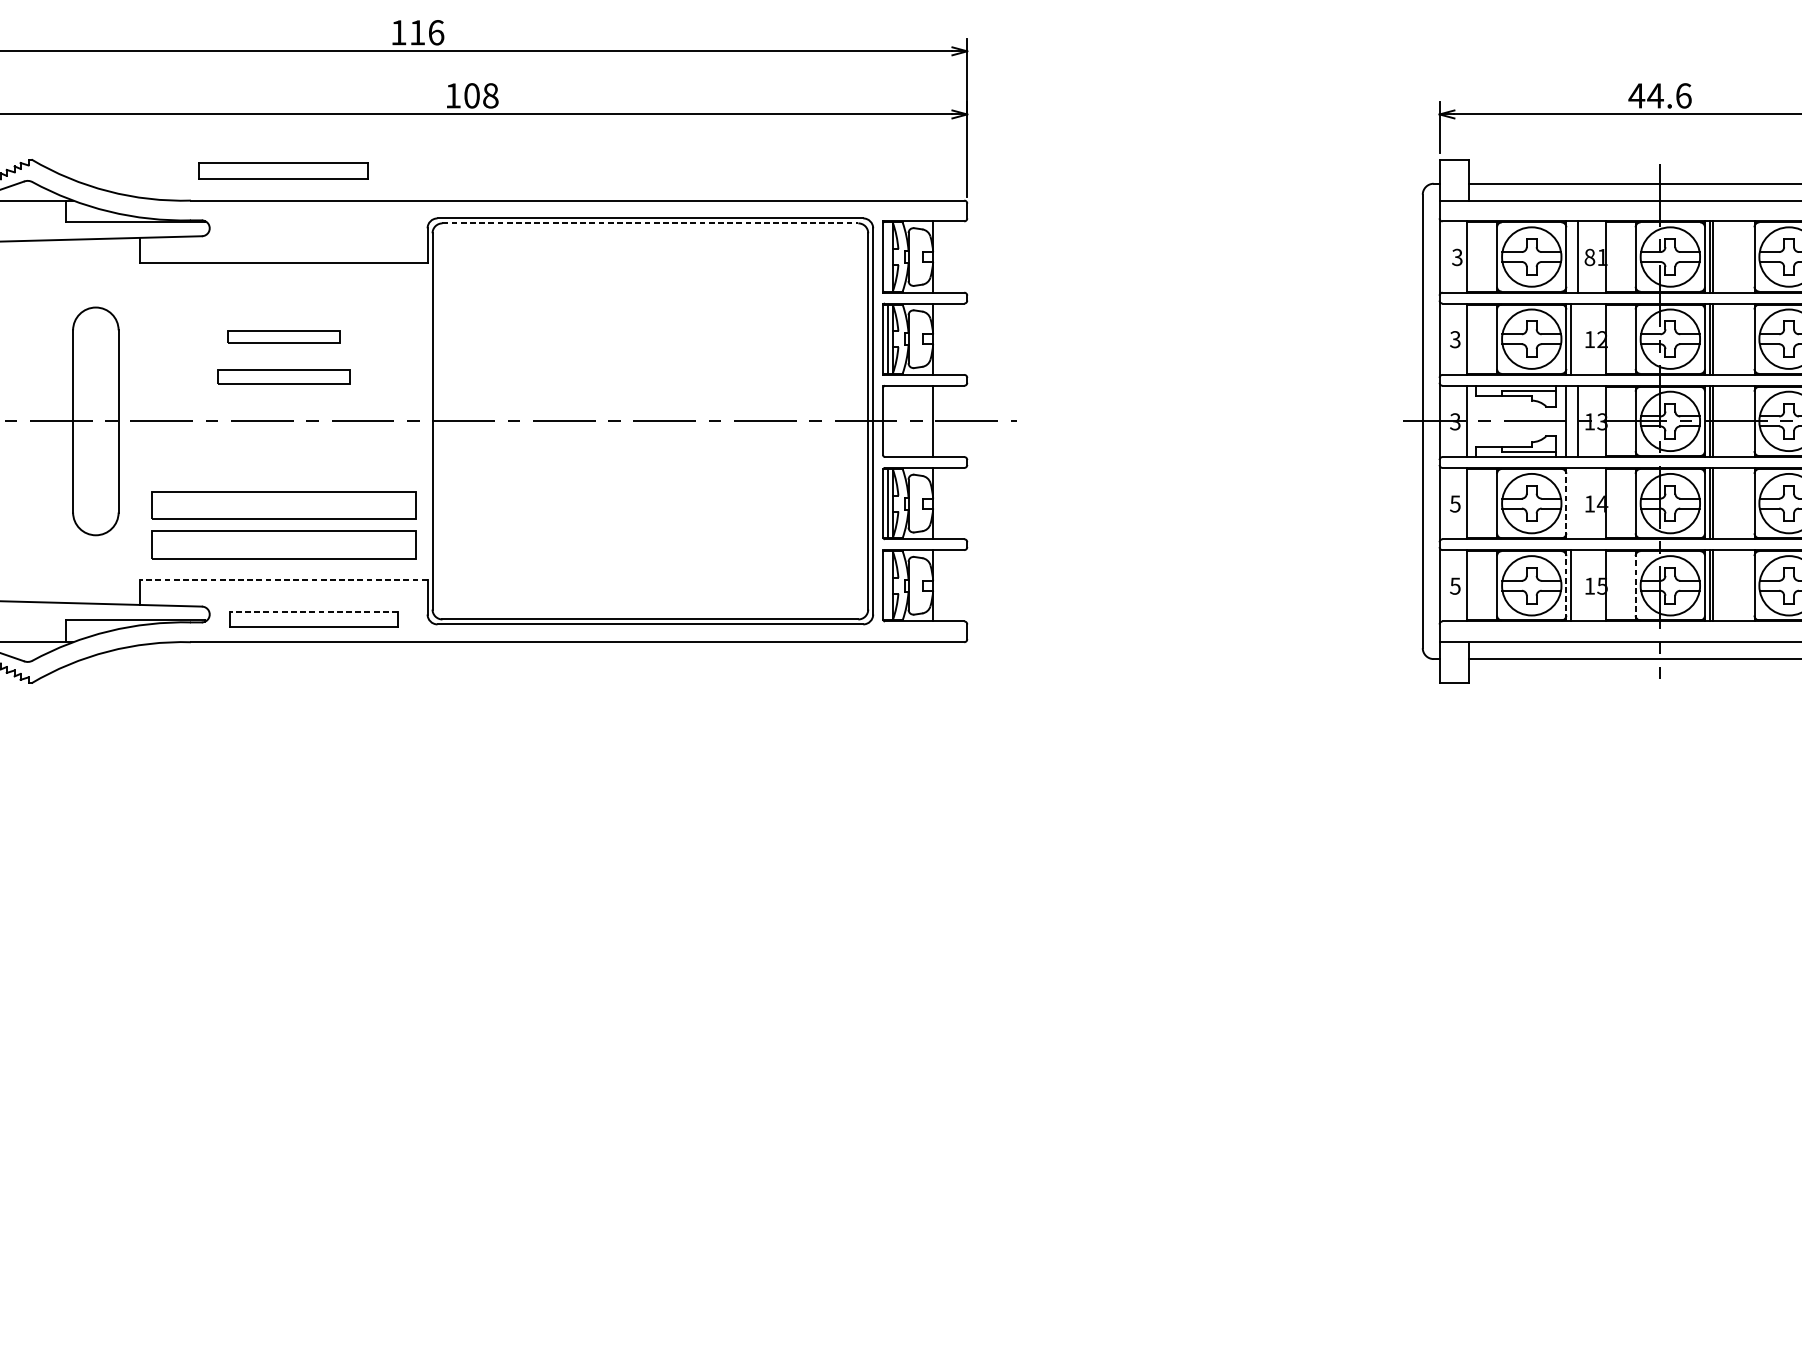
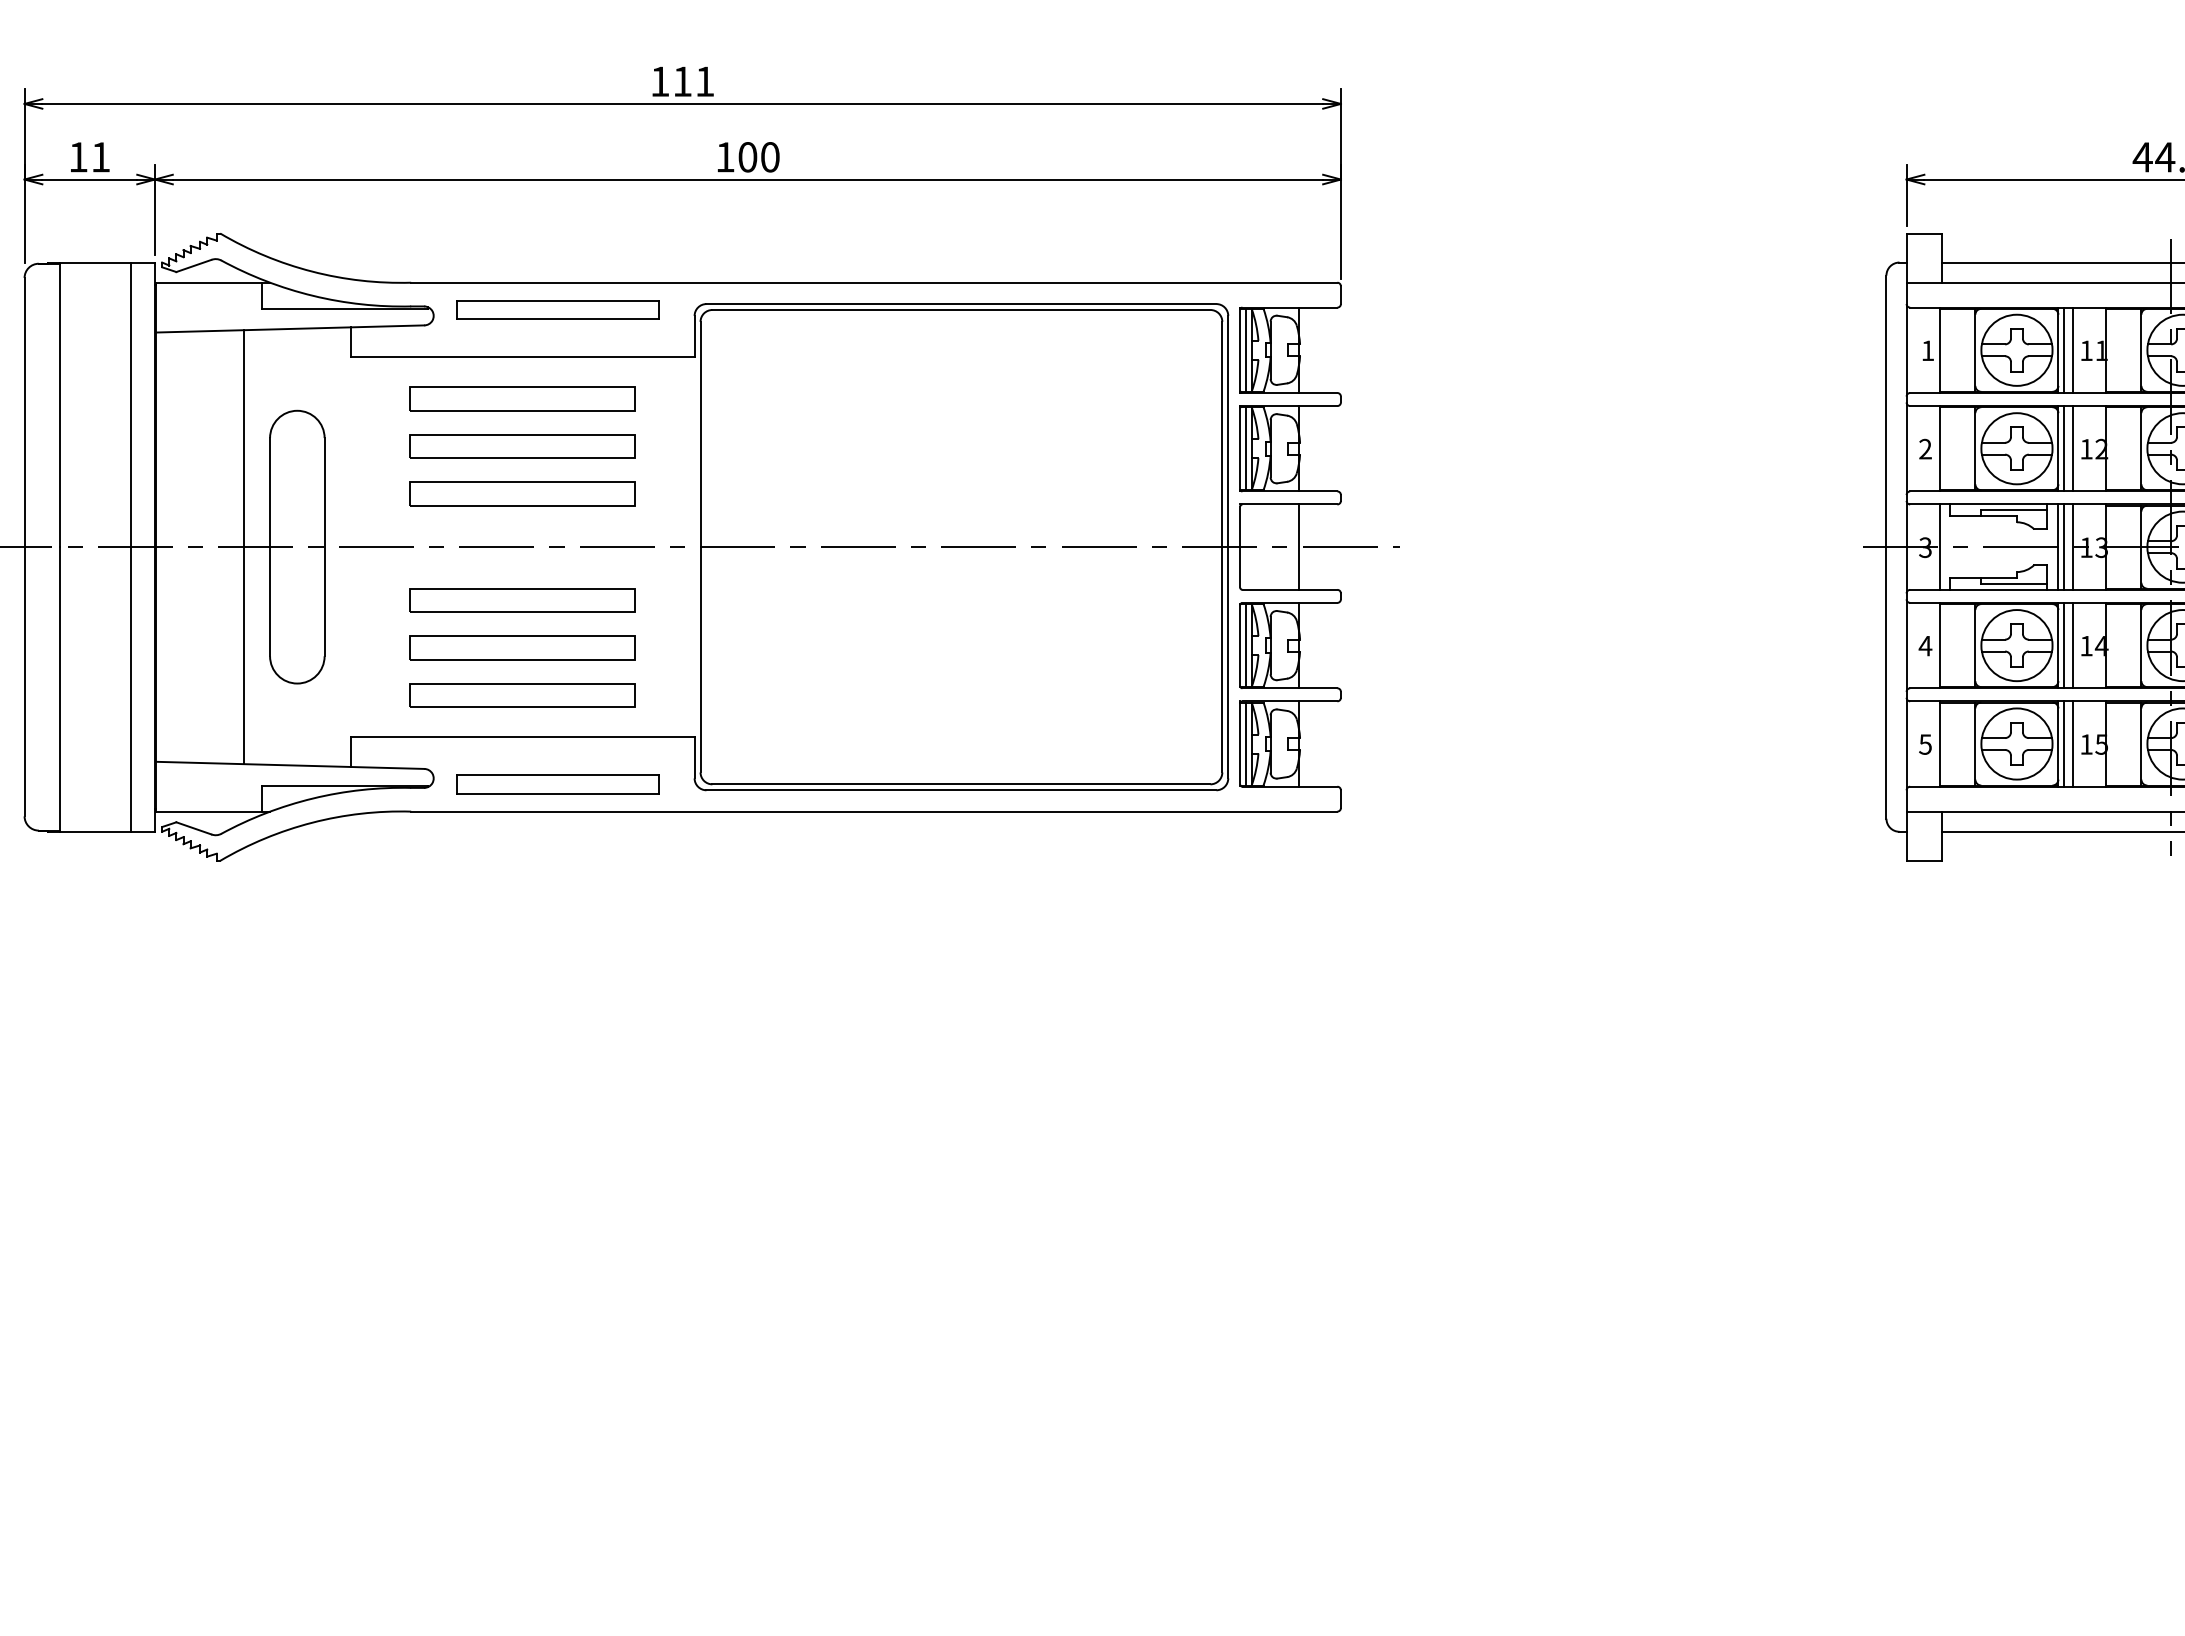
text: (436, 32) -> (705, 81), 116 -> 111
text: (490, 96) -> (770, 157), 108 -> 100
part: (283, 170) -> (557, 309), moved
line: (650, 223) -> (961, 310), dashed -> solid
line: (887, 256) -> (1245, 349), added
text: (1457, 257) -> (1927, 350), 3 -> 1
line: (1571, 257) -> (2064, 350), added
text: (1589, 257) -> (2086, 350), 81 -> 11
part: (283, 297) -> (522, 398), added
part: (283, 337) -> (522, 446), size x1.67
text: (1455, 339) -> (1925, 449), 3 -> 2
line: (1578, 339) -> (2072, 448), added
part: (283, 376) -> (522, 493), size x1.43
line: (1571, 420) -> (2064, 546), added
line: (50, 421) -> (243, 547), added
part: (283, 465) -> (522, 600), added
line: (1566, 503) -> (2058, 645), dashed -> solid
line: (1571, 503) -> (2064, 645), added
line: (1578, 503) -> (2072, 645), added
text: (1455, 504) -> (1925, 646), 5 -> 4
part: (283, 505) -> (522, 647), size x0.71
part: (283, 545) -> (522, 695), size x0.71
line: (283, 579) -> (522, 736), dashed -> solid
line: (887, 585) -> (1245, 743), added
line: (1578, 585) -> (2072, 743), added
line: (1566, 586) -> (2058, 744), dashed -> solid
line: (1635, 586) -> (2141, 744), dashed -> solid
line: (313, 611) -> (558, 774), dashed -> solid

